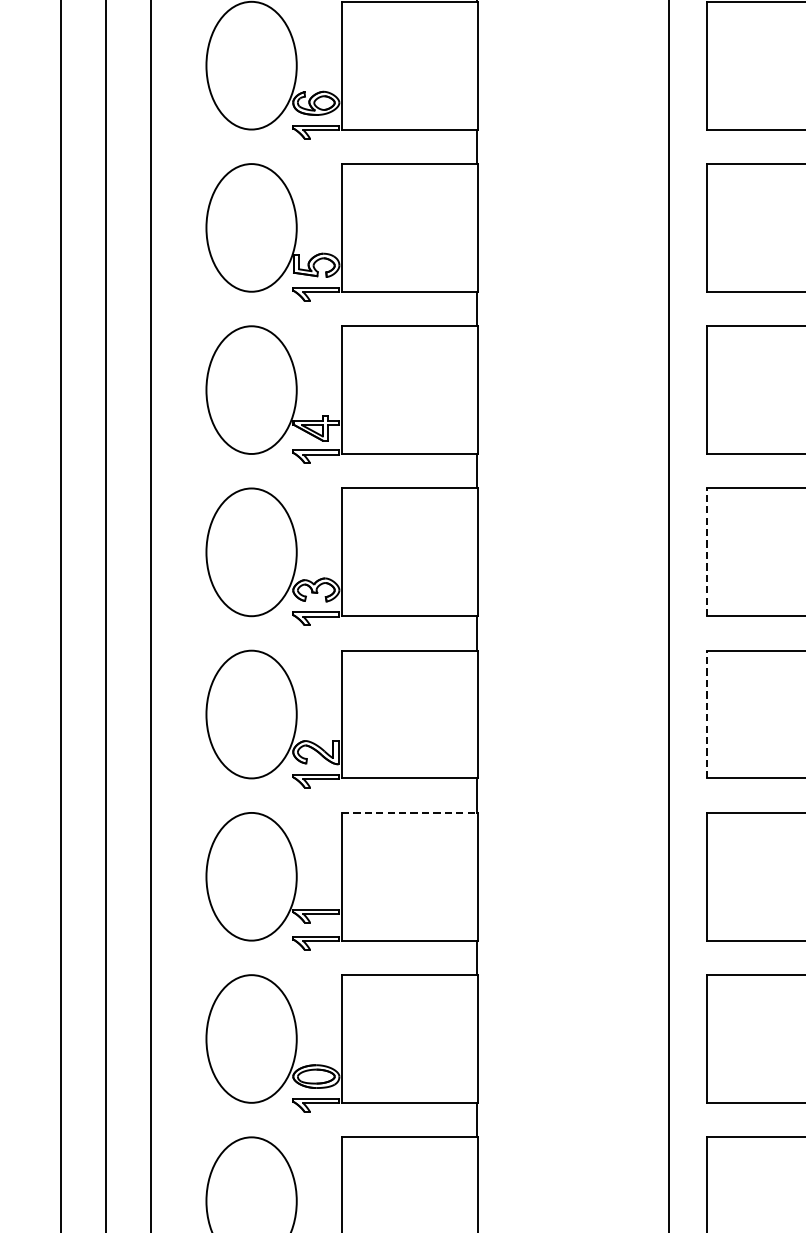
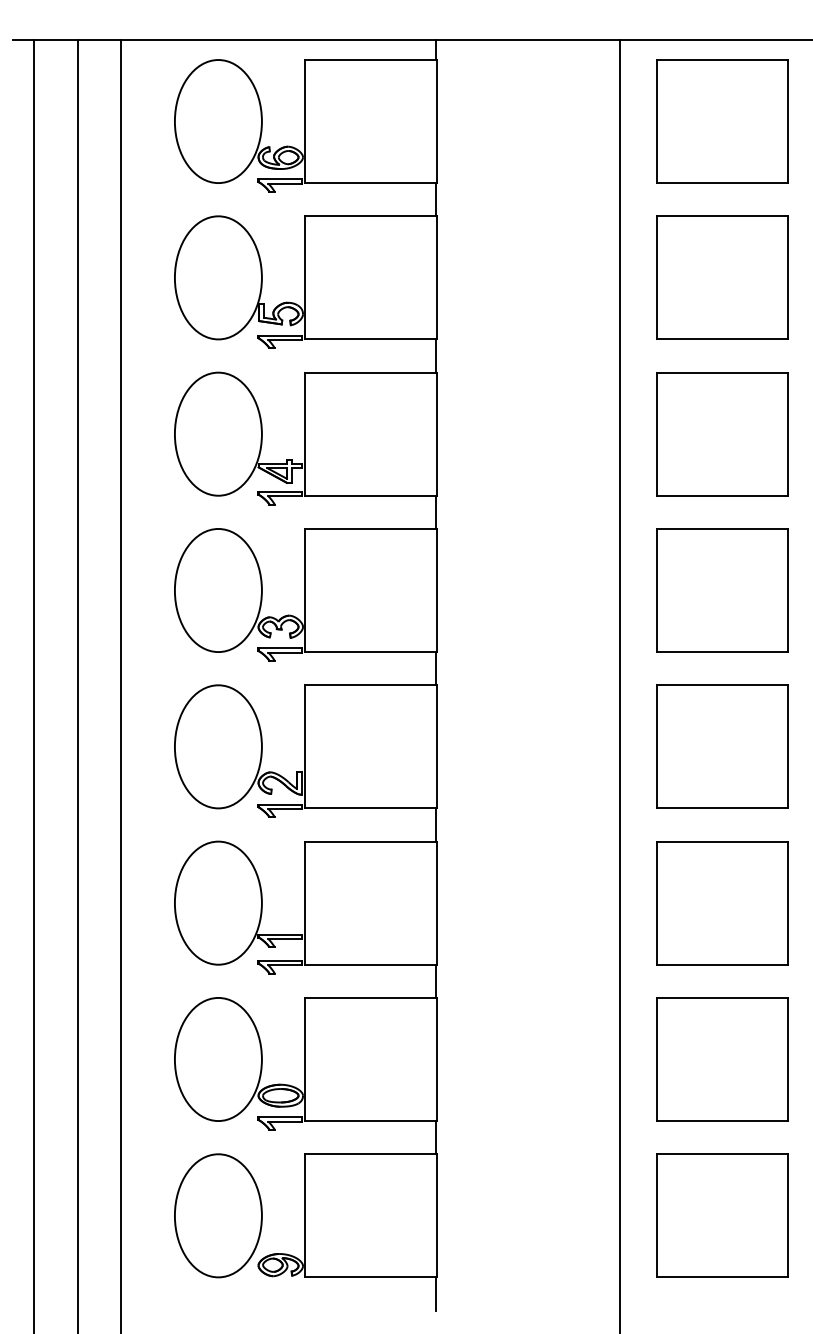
line: (707, 552) -> (657, 590), dashed -> solid
line: (707, 714) -> (657, 746), dashed -> solid
line: (410, 812) -> (371, 841), dashed -> solid

